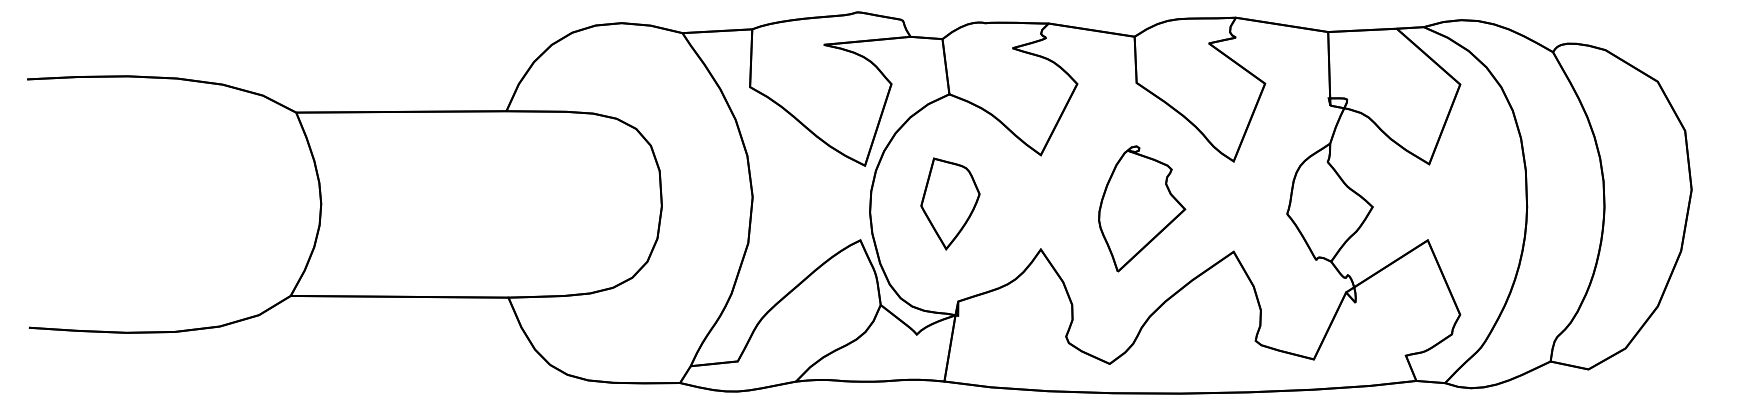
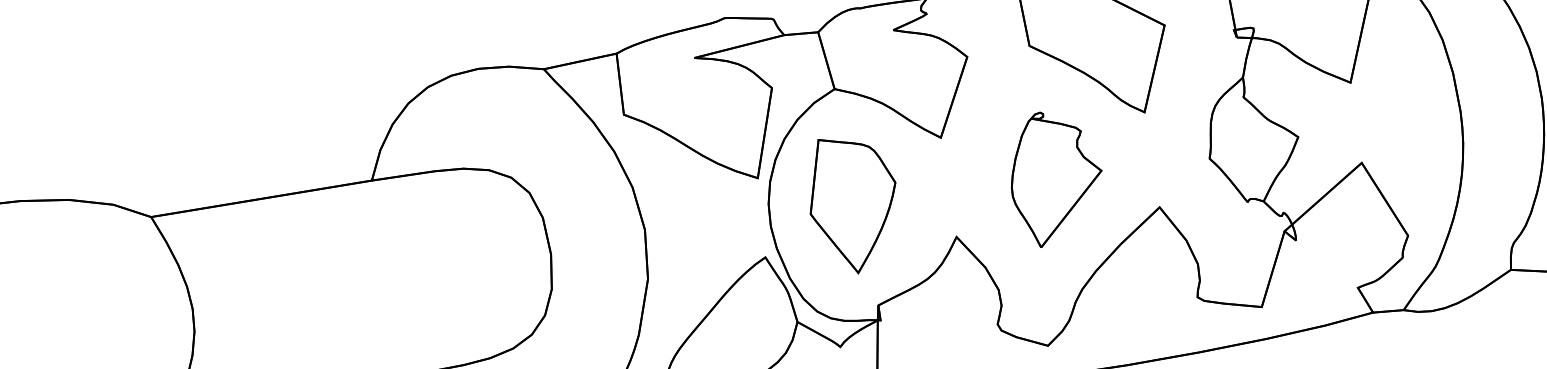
part: (950, 203) -> (853, 203), size x1.43

